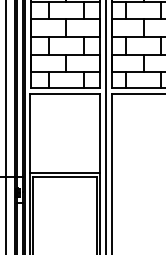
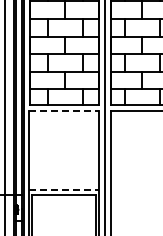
line: (65, 93) -> (64, 110), solid -> dashed
line: (65, 172) -> (64, 189), solid -> dashed

